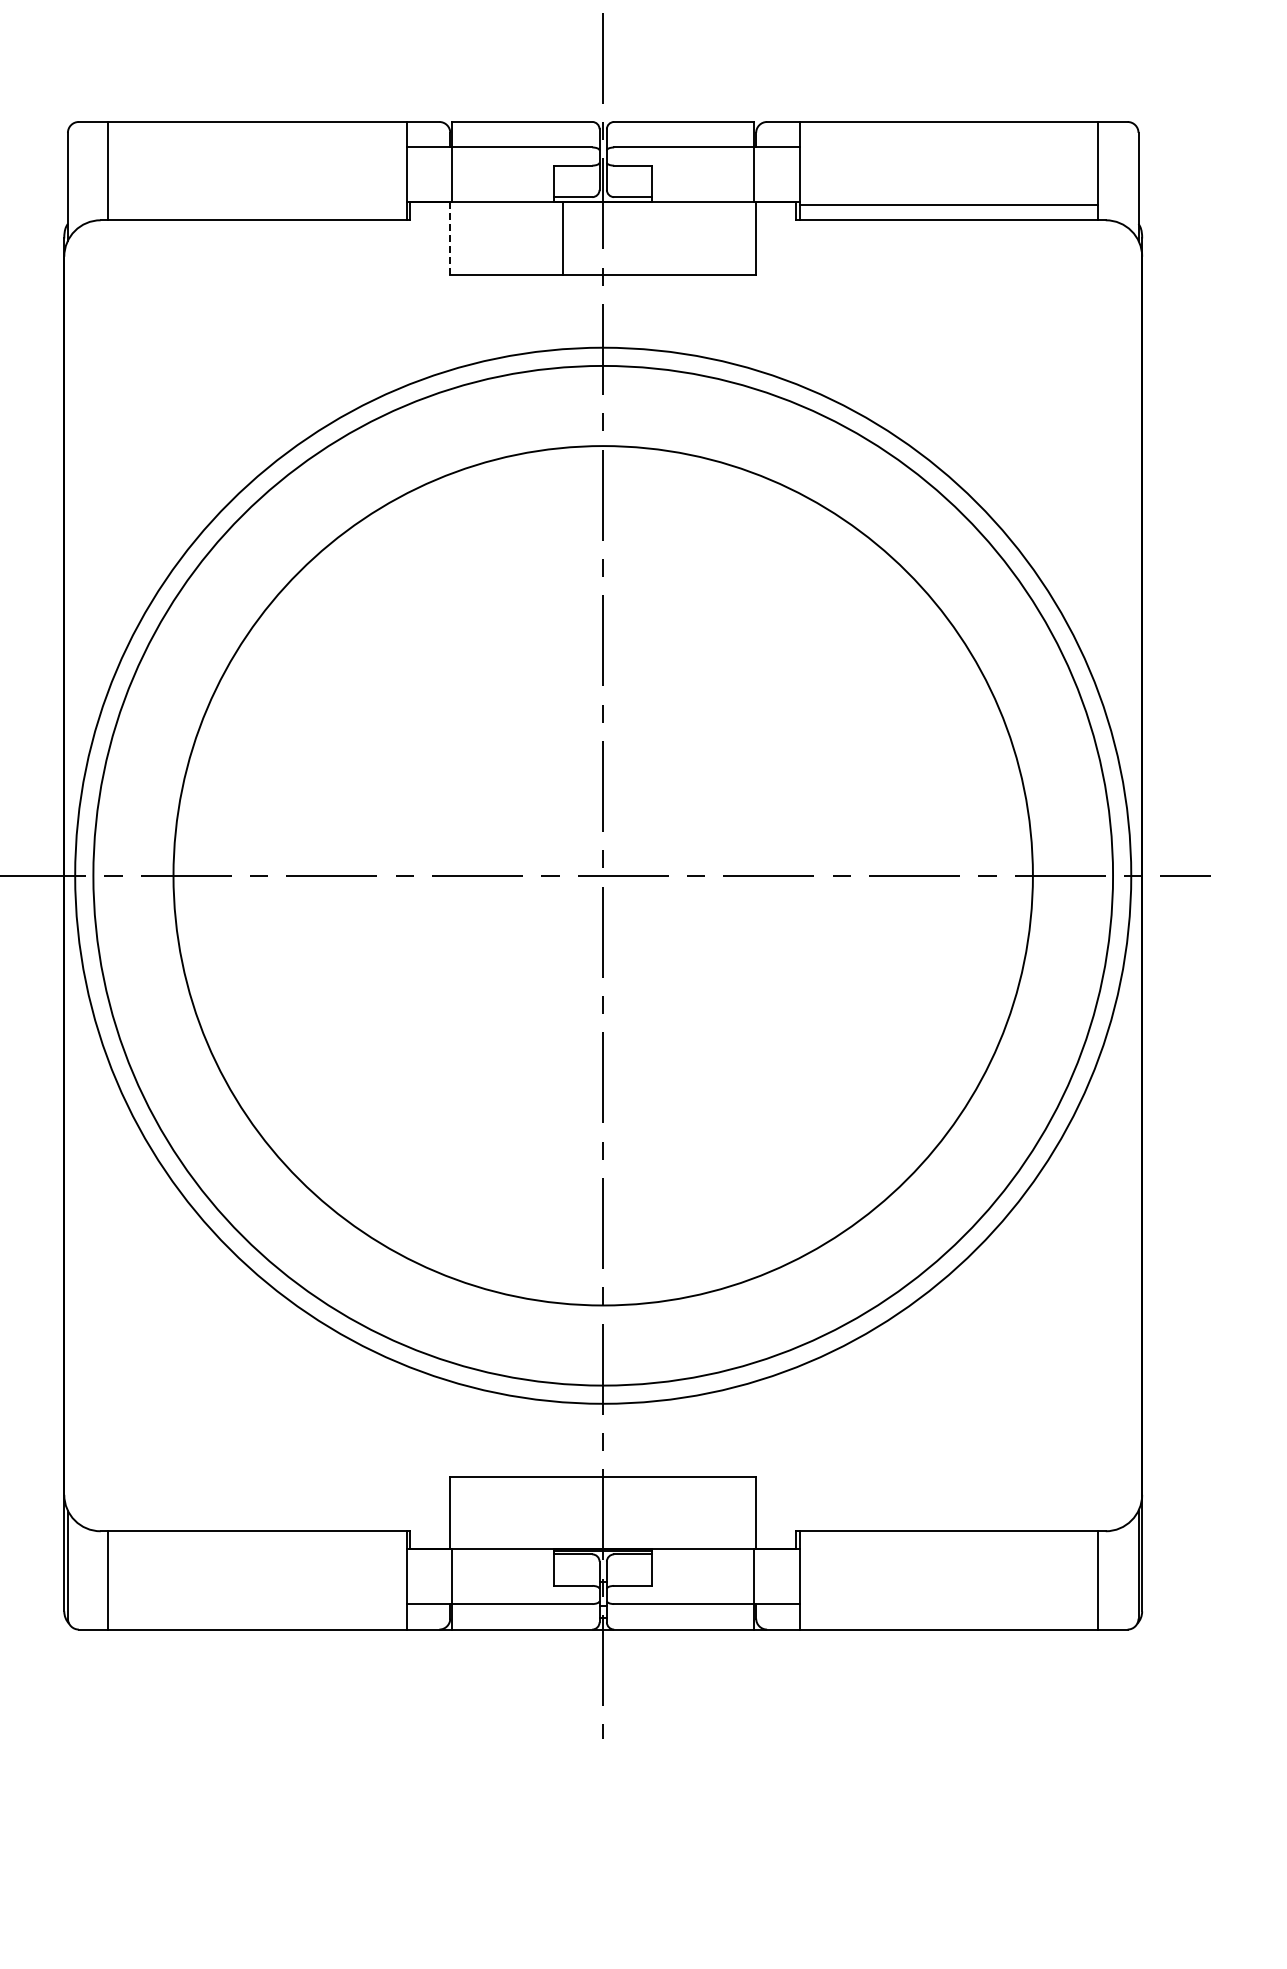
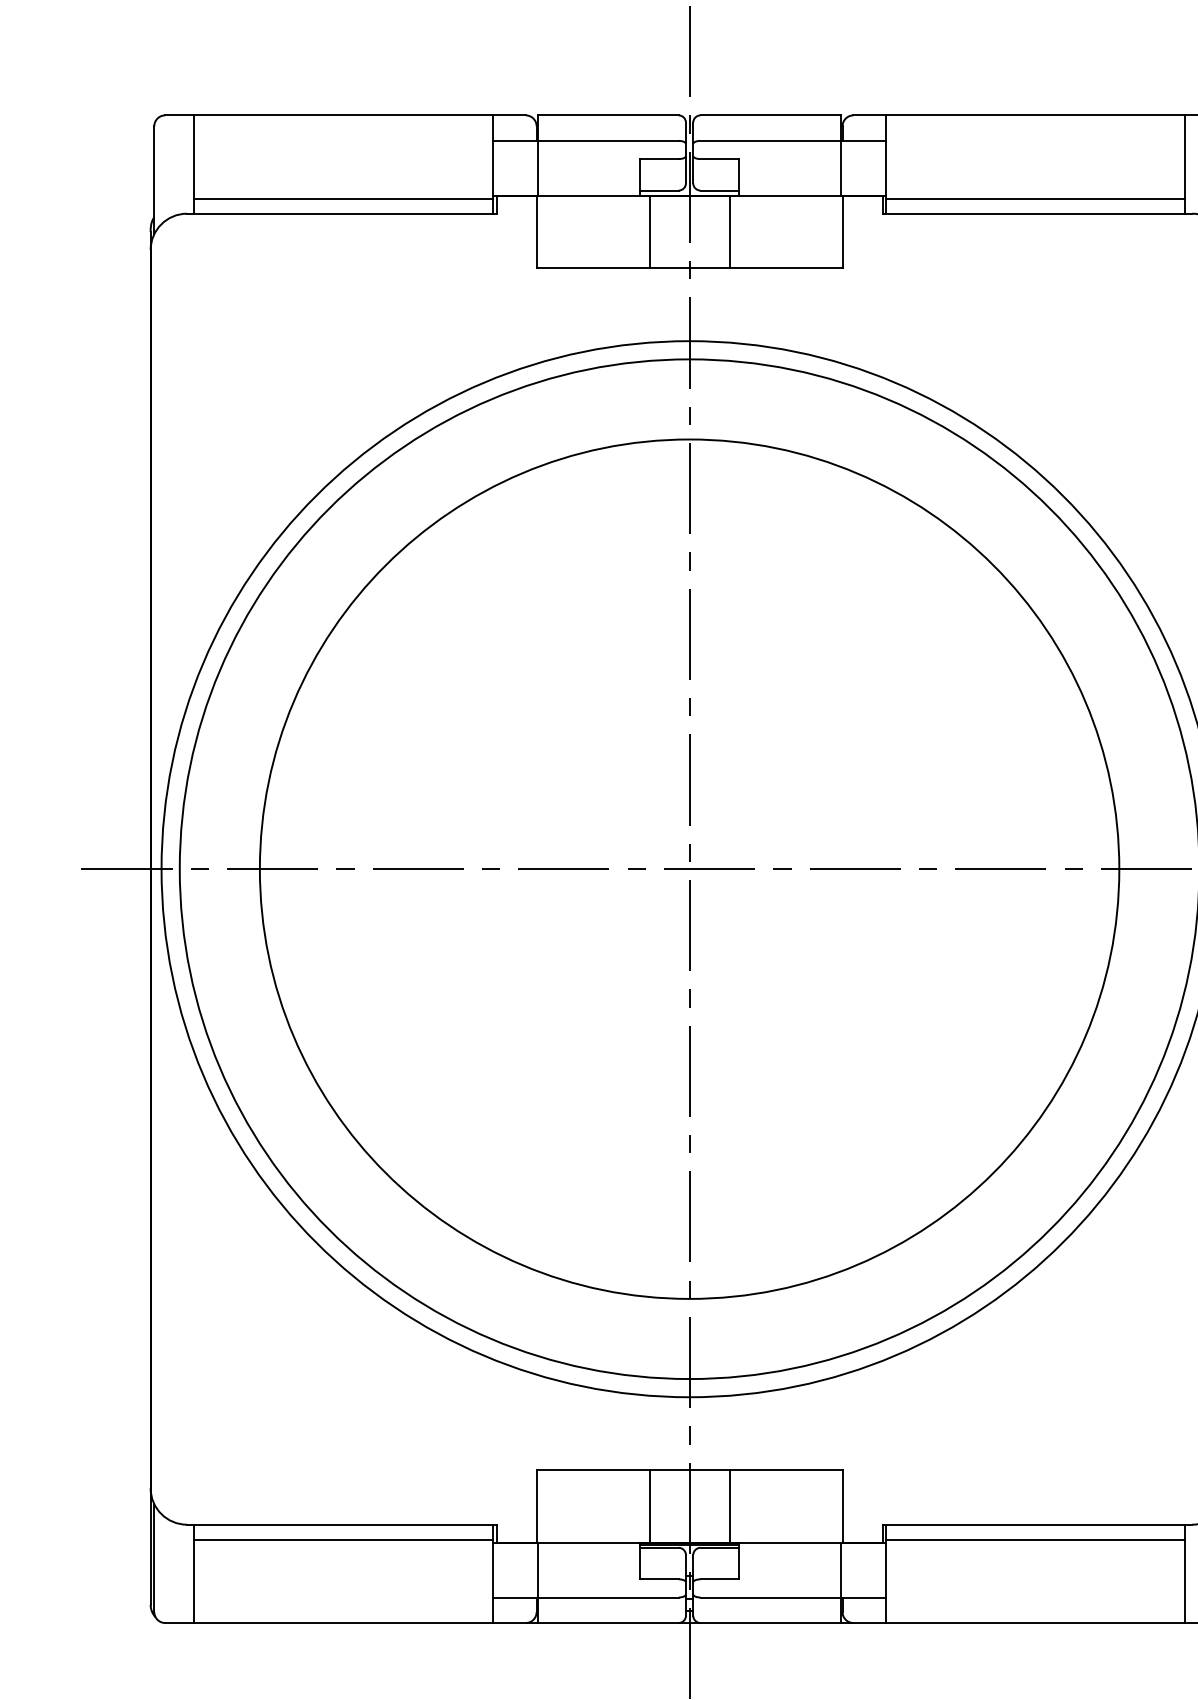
line: (256, 205) -> (342, 198), added
line: (450, 238) -> (536, 231), dashed -> solid
line: (643, 238) -> (729, 231), added
line: (563, 1512) -> (649, 1505), added
line: (643, 1512) -> (729, 1505), added
line: (256, 1546) -> (342, 1539), added
line: (948, 1546) -> (1034, 1539), added

